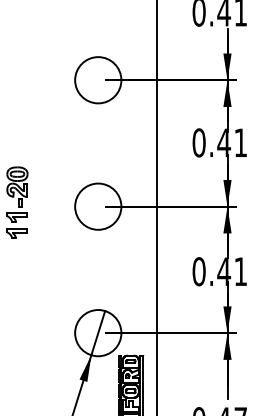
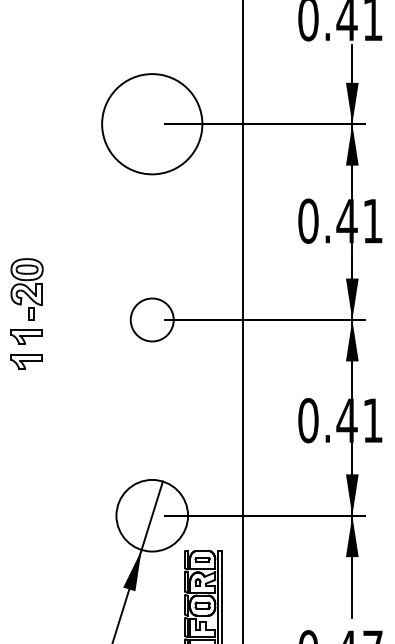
circle: (98, 80) -> (152, 124), size x1.4
circle: (98, 206) -> (152, 319), size x0.6

